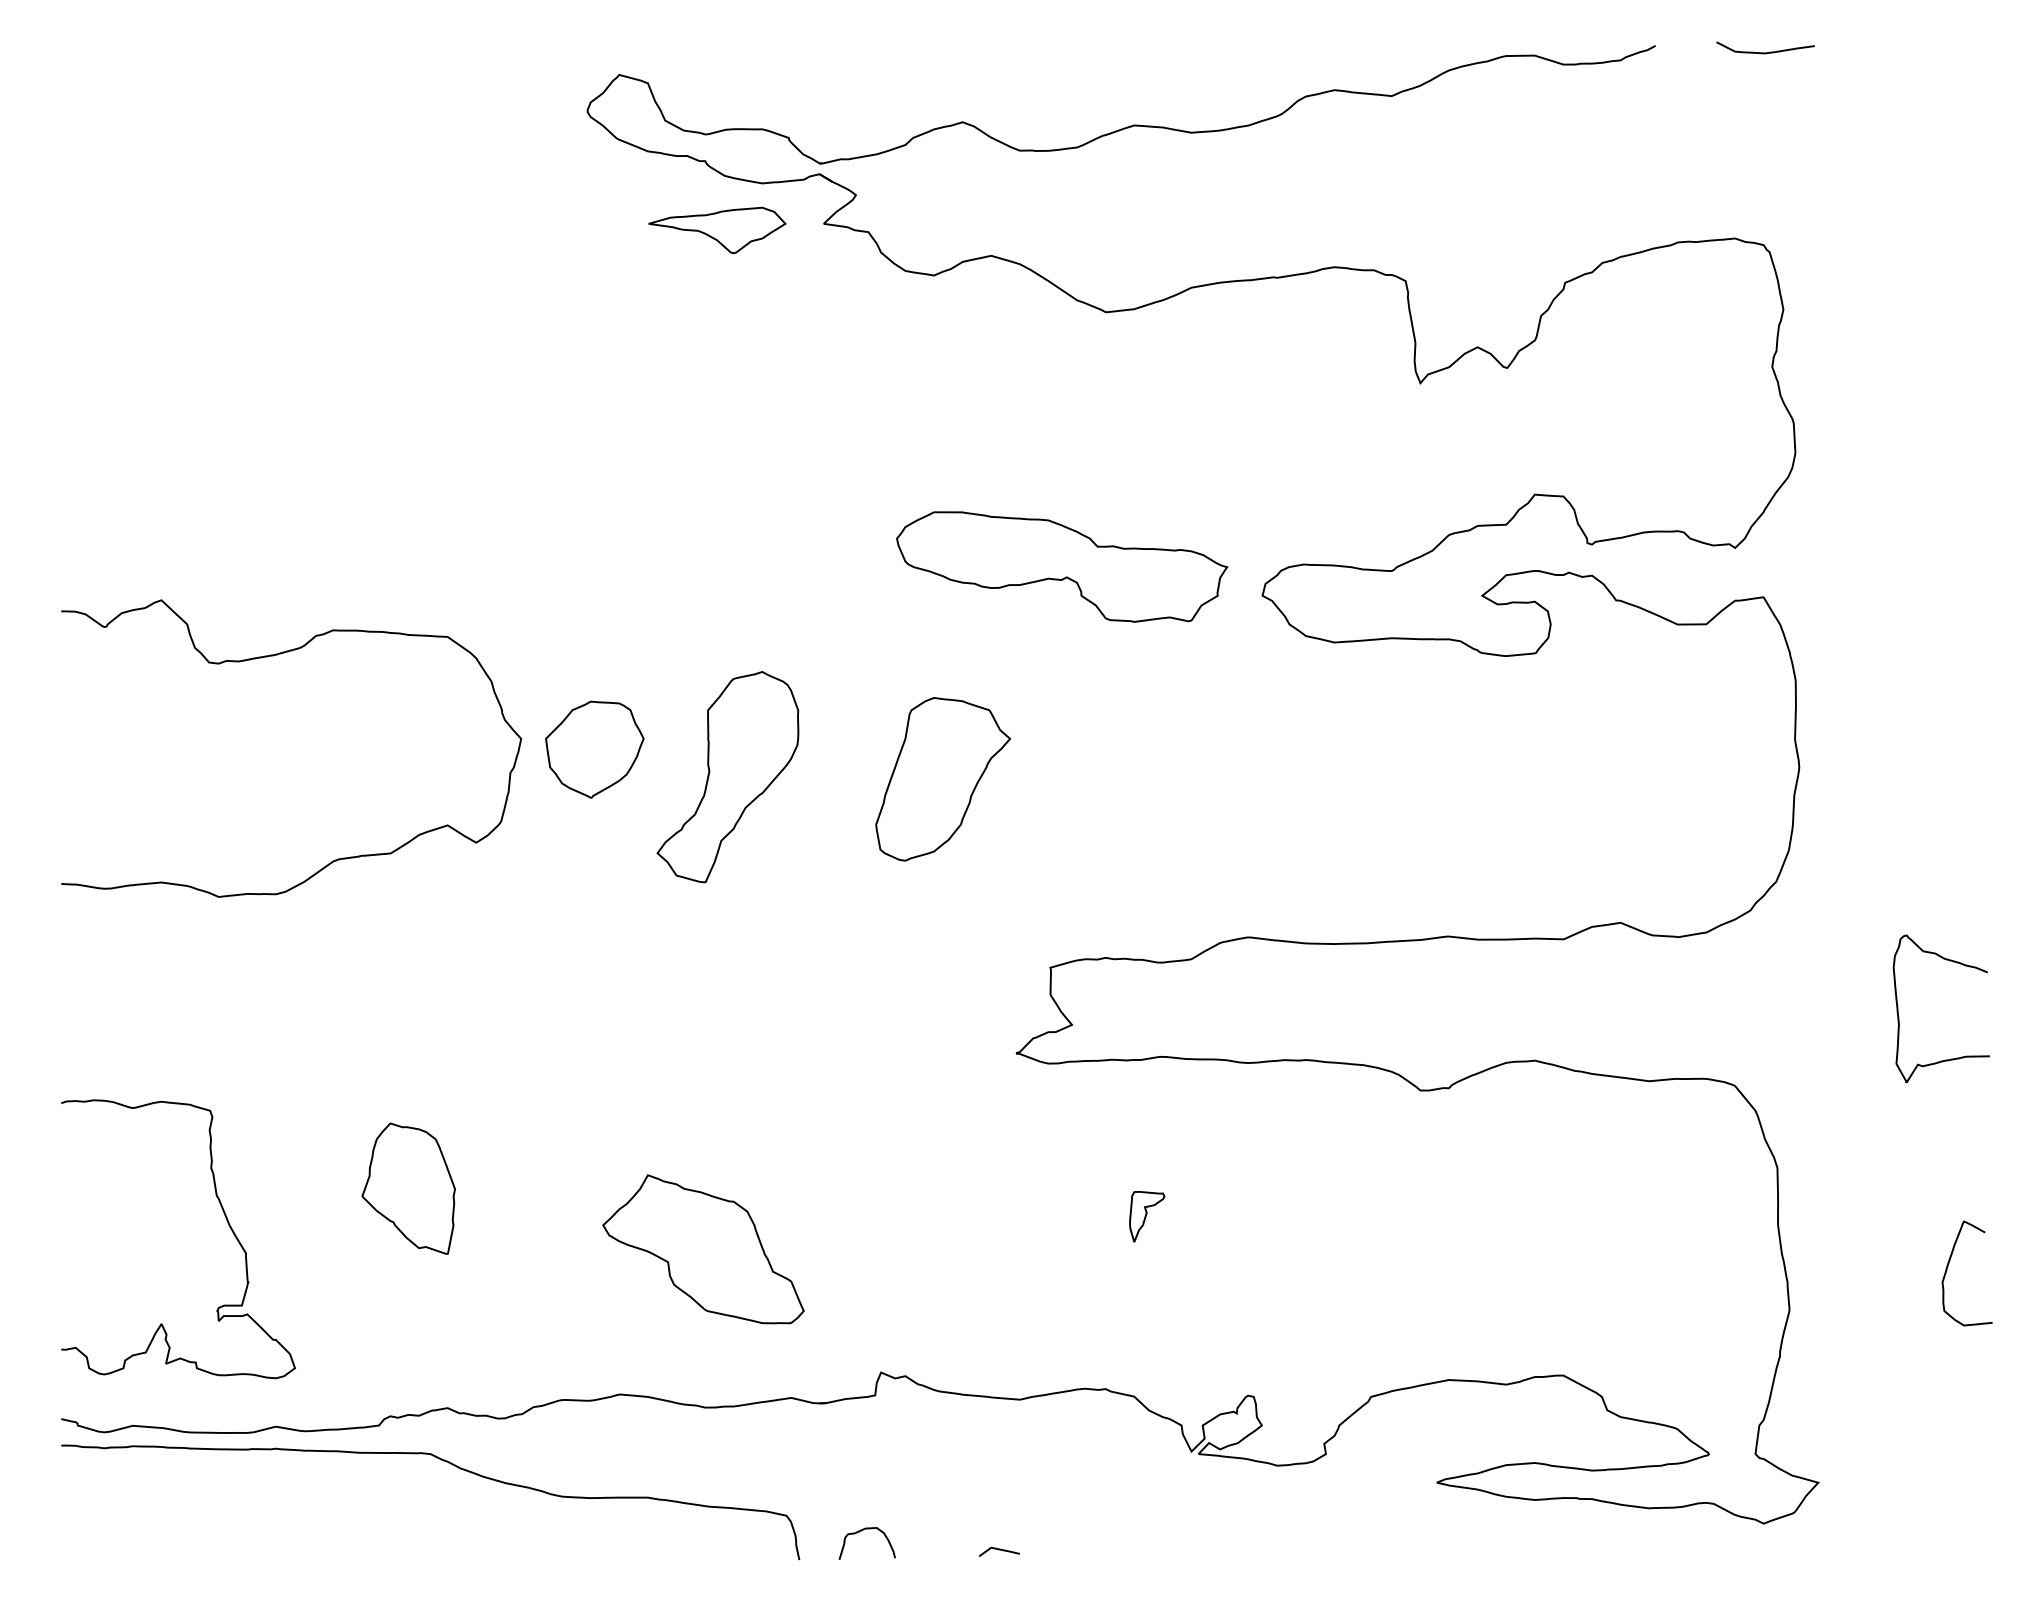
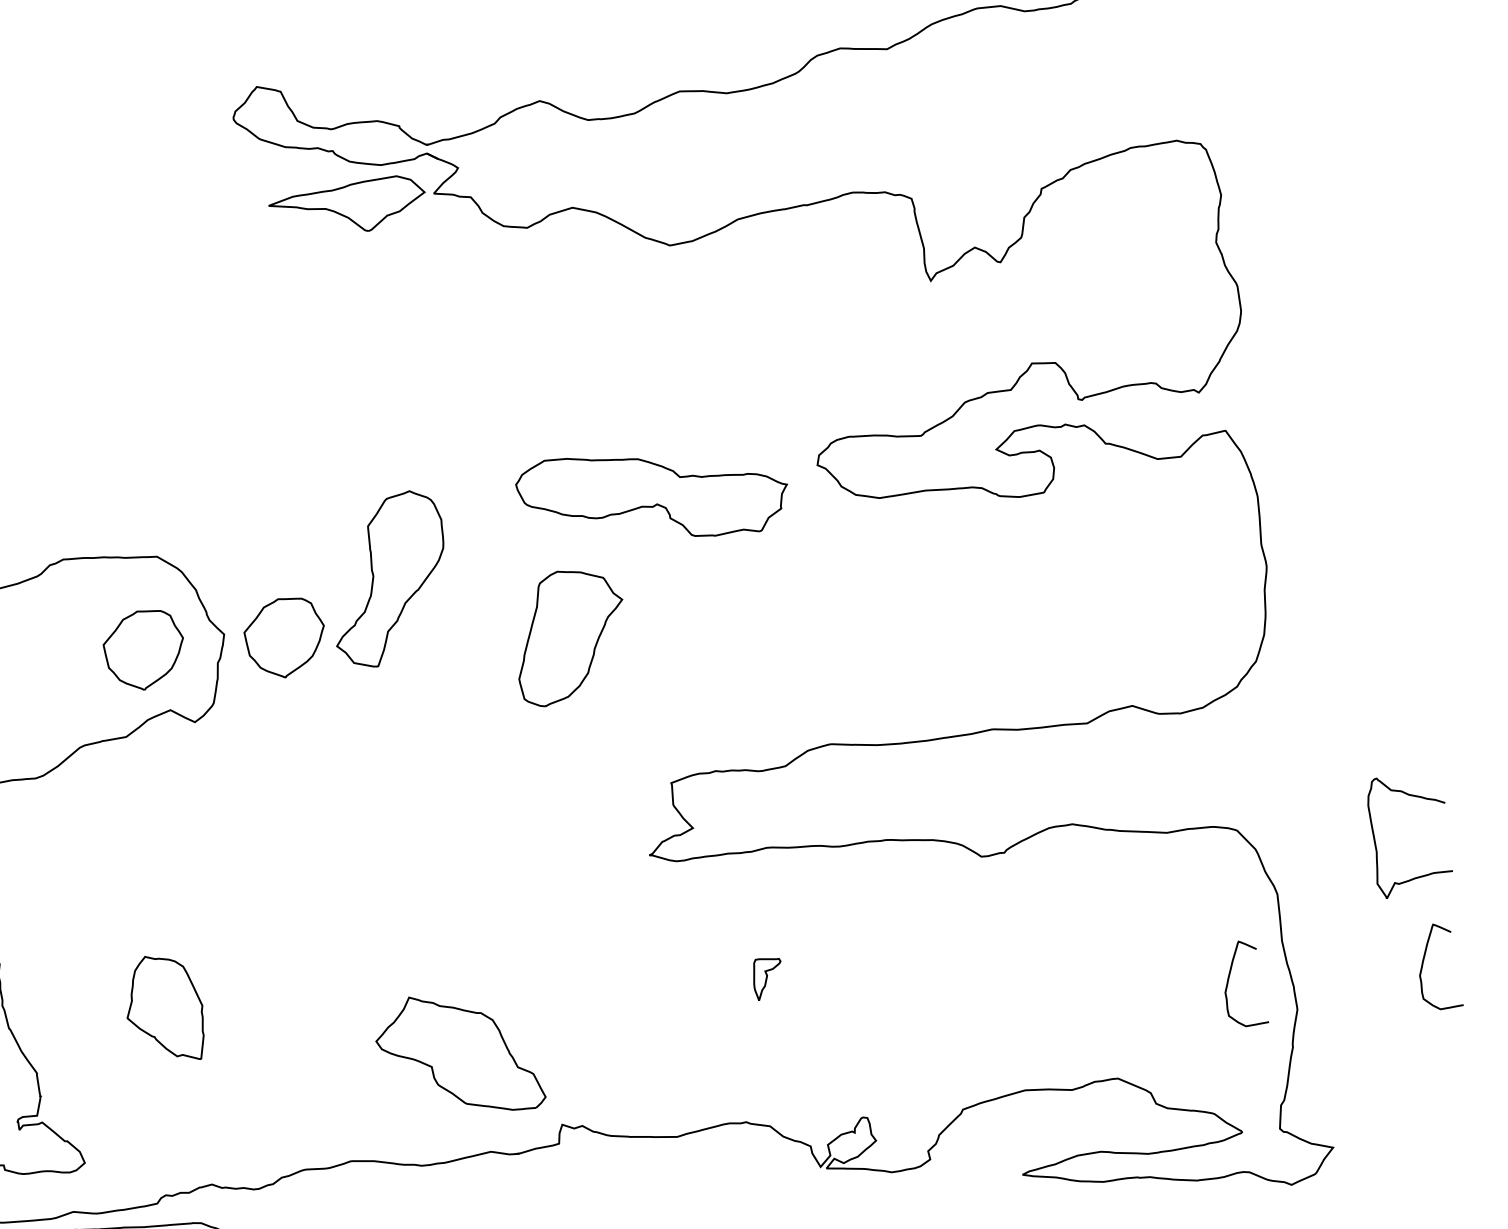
part: (717, 230) -> (347, 206), size x1.4
part: (1062, 566) -> (652, 495), moved
part: (421, 749) -> (143, 650), added
part: (727, 777) -> (388, 579), moved
curve: (1899, 1016) -> (1376, 845), moved
part: (703, 1249) -> (459, 1054), moved
curve: (1708, 1270) -> (1228, 982), added

